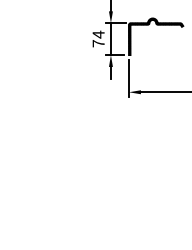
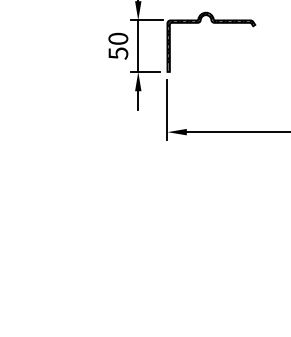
text: (98, 38) -> (118, 45), 74 -> 50

